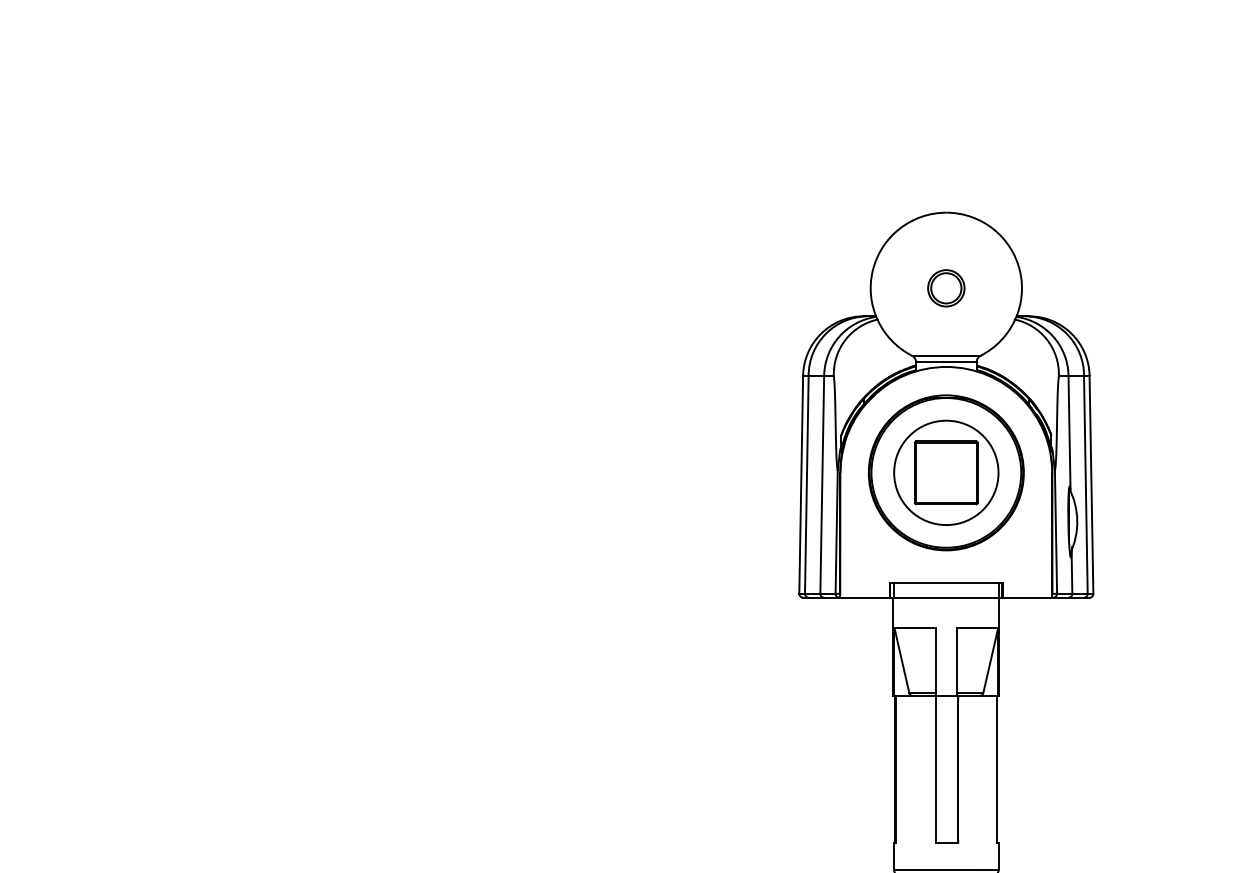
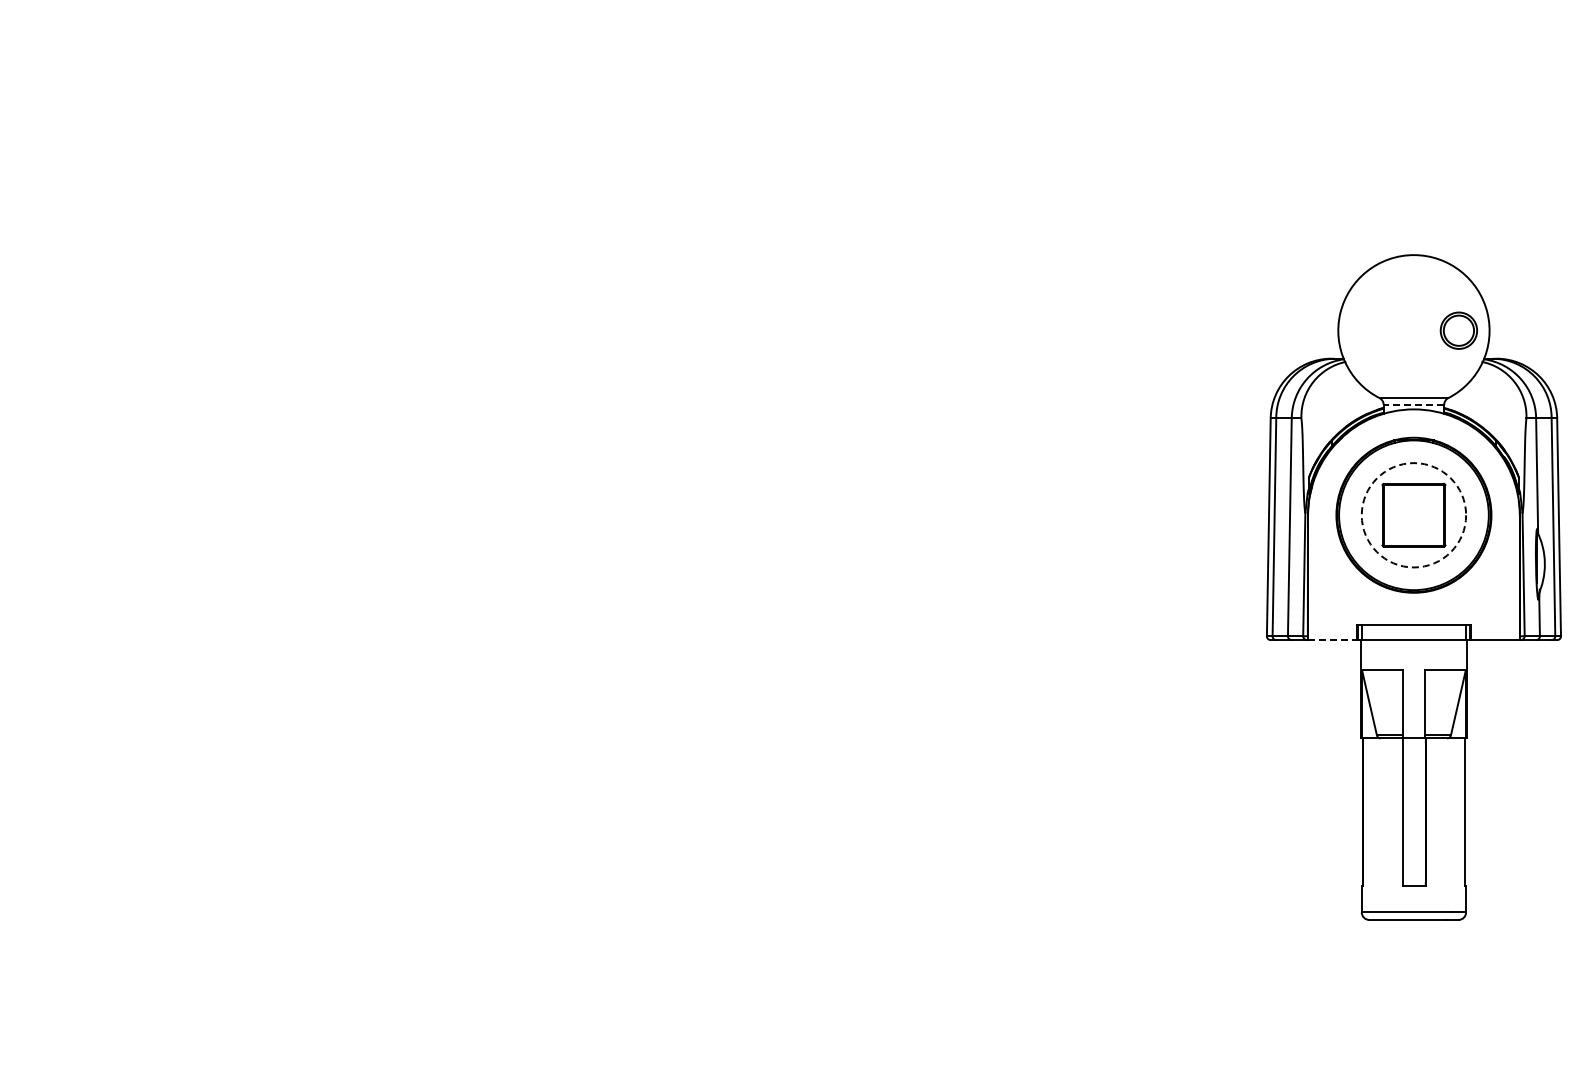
part: (945, 288) -> (1458, 330), moved
line: (945, 362) -> (1413, 404), solid -> dashed
circle: (945, 473) -> (1413, 515), solid -> dashed
line: (864, 598) -> (1332, 640), solid -> dashed

